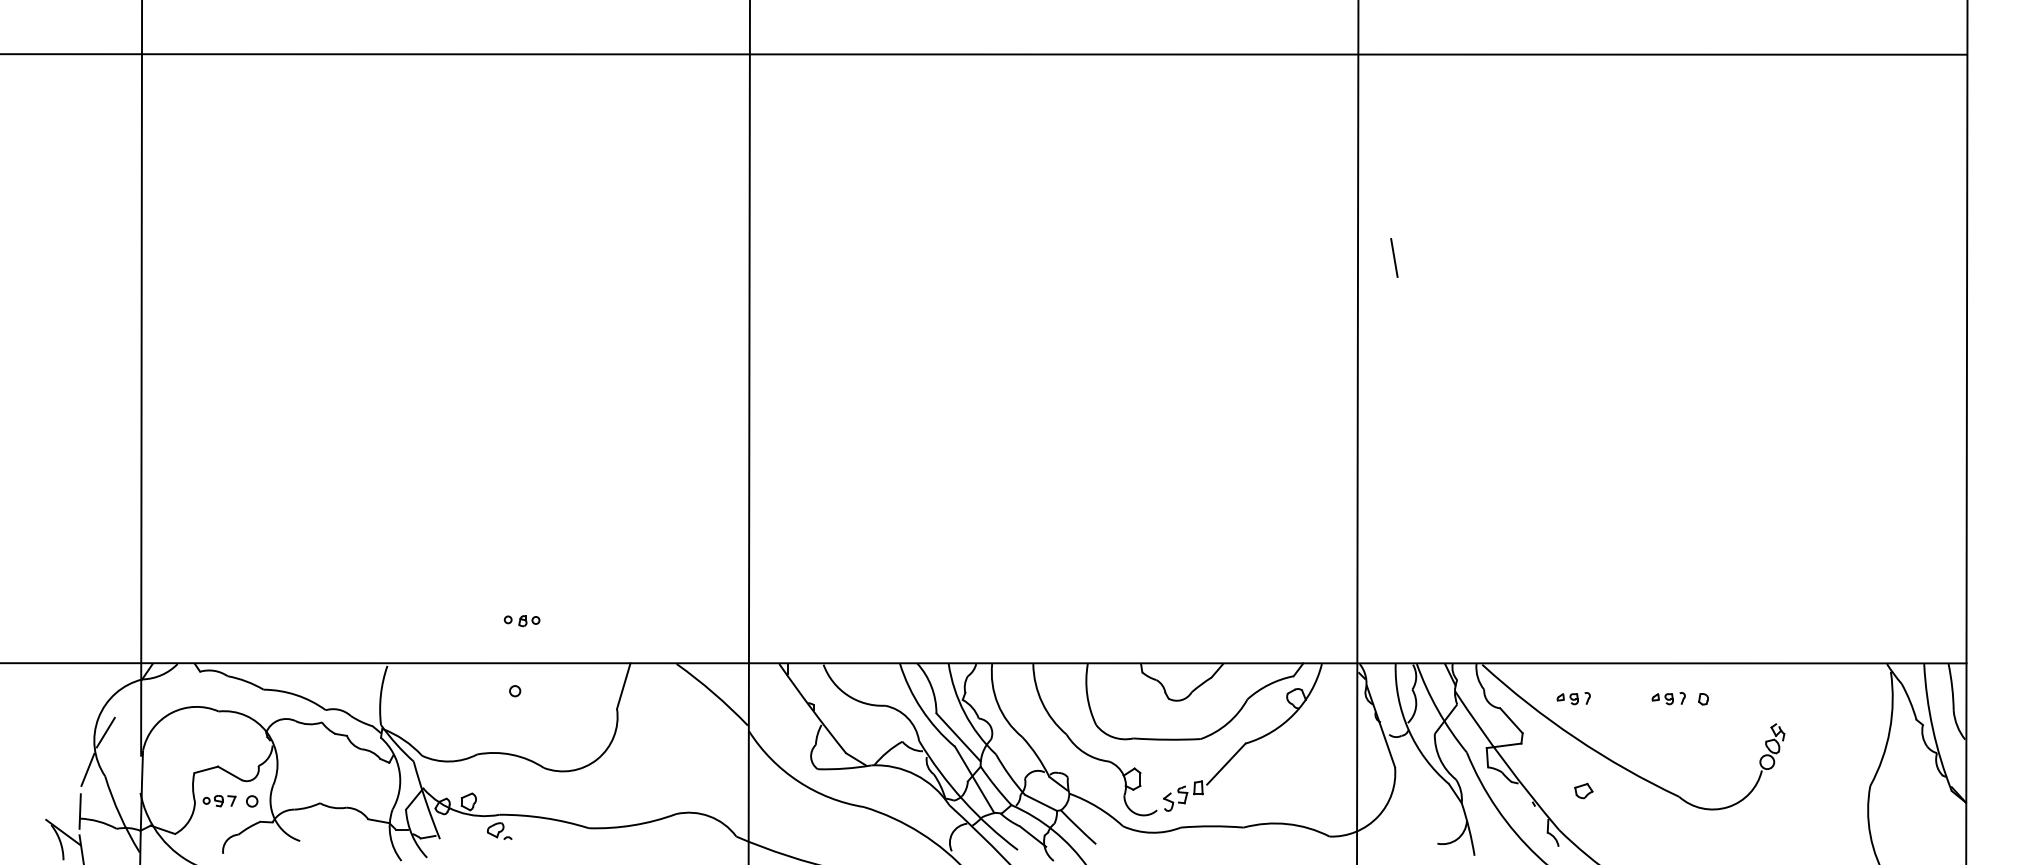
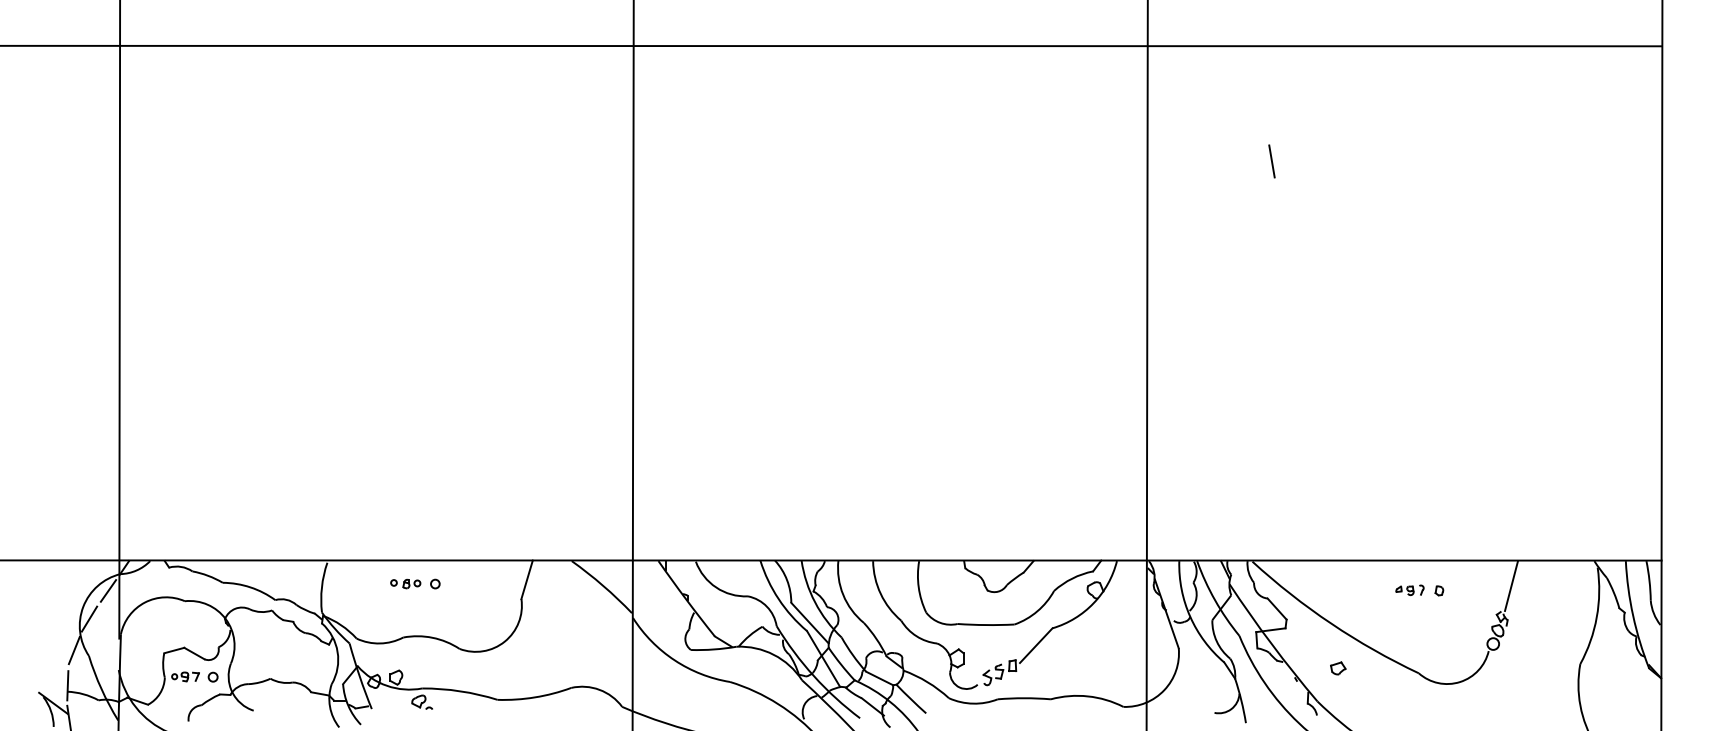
line: (1394, 257) -> (1272, 161), moved
part: (521, 621) -> (405, 584), moved
line: (1788, 693) -> (1511, 586), added
part: (1573, 698) -> (1329, 590), removed
line: (128, 699) -> (108, 591), added

